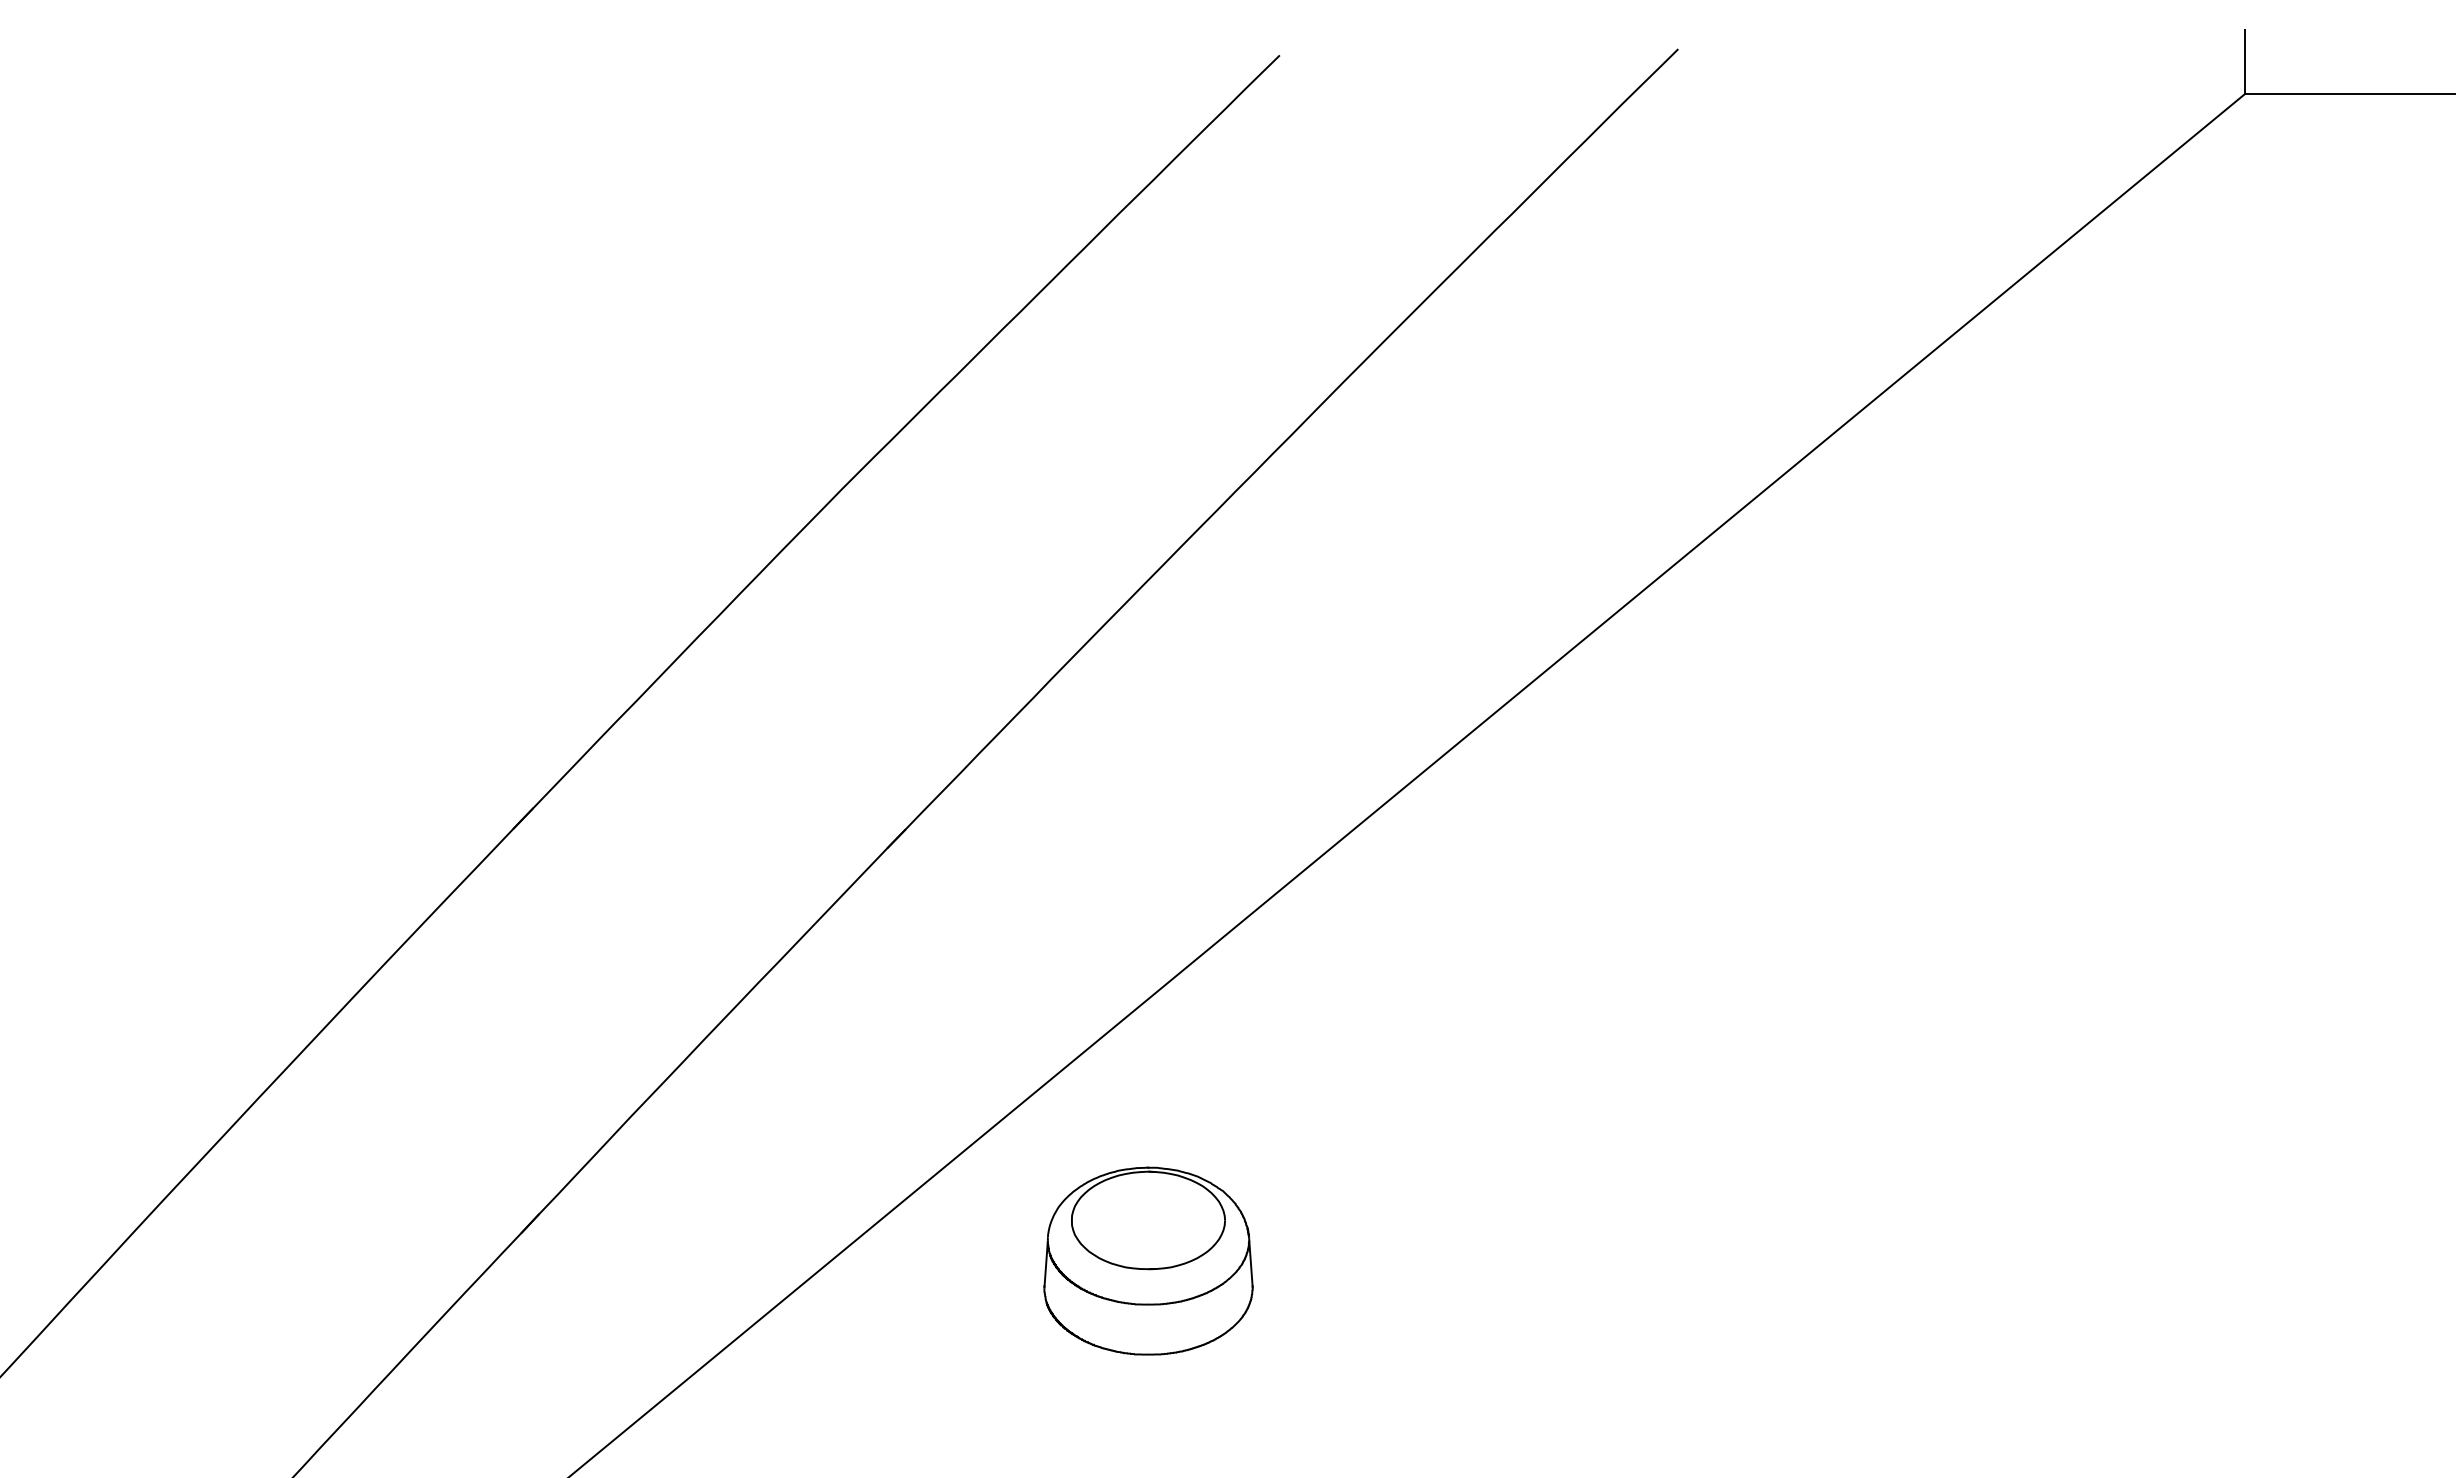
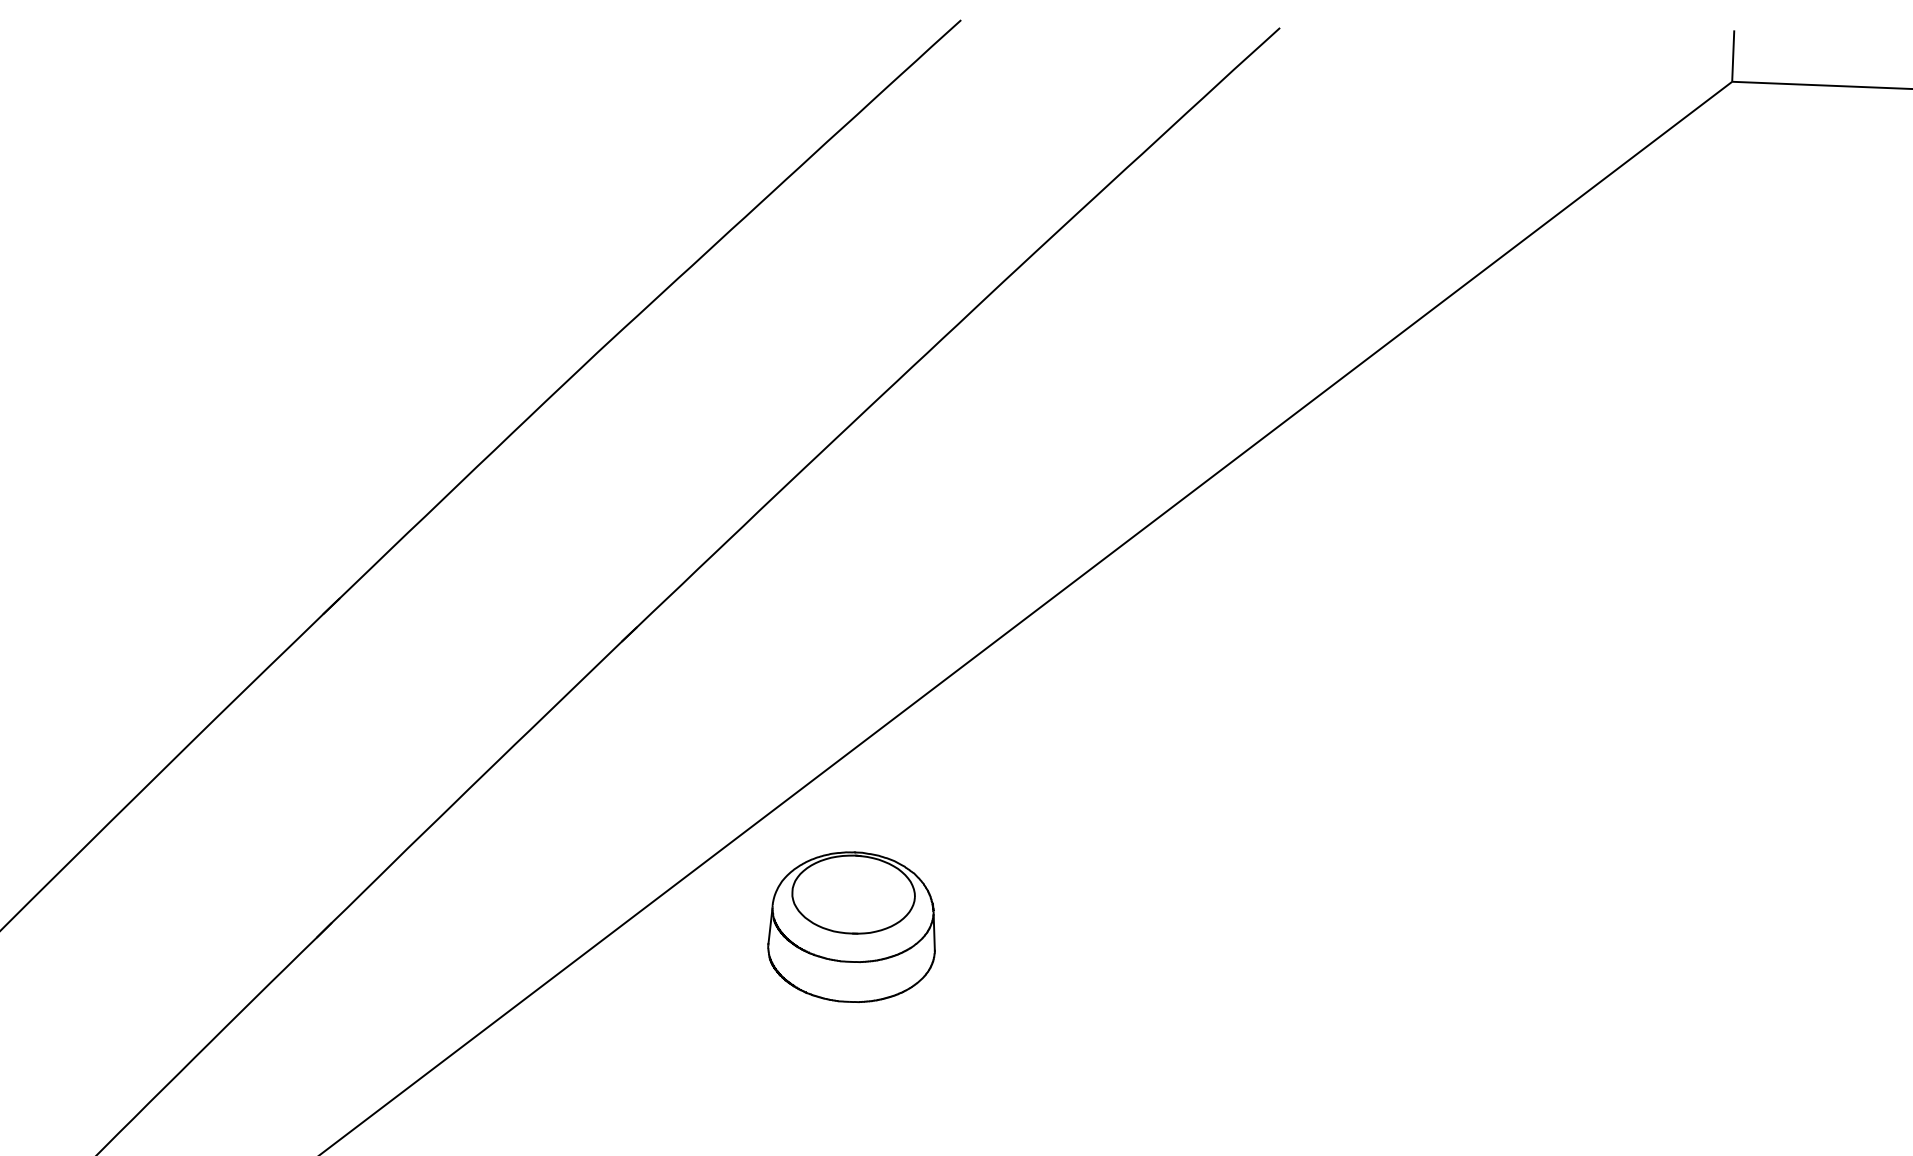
part: (1148, 1260) -> (852, 926), moved

